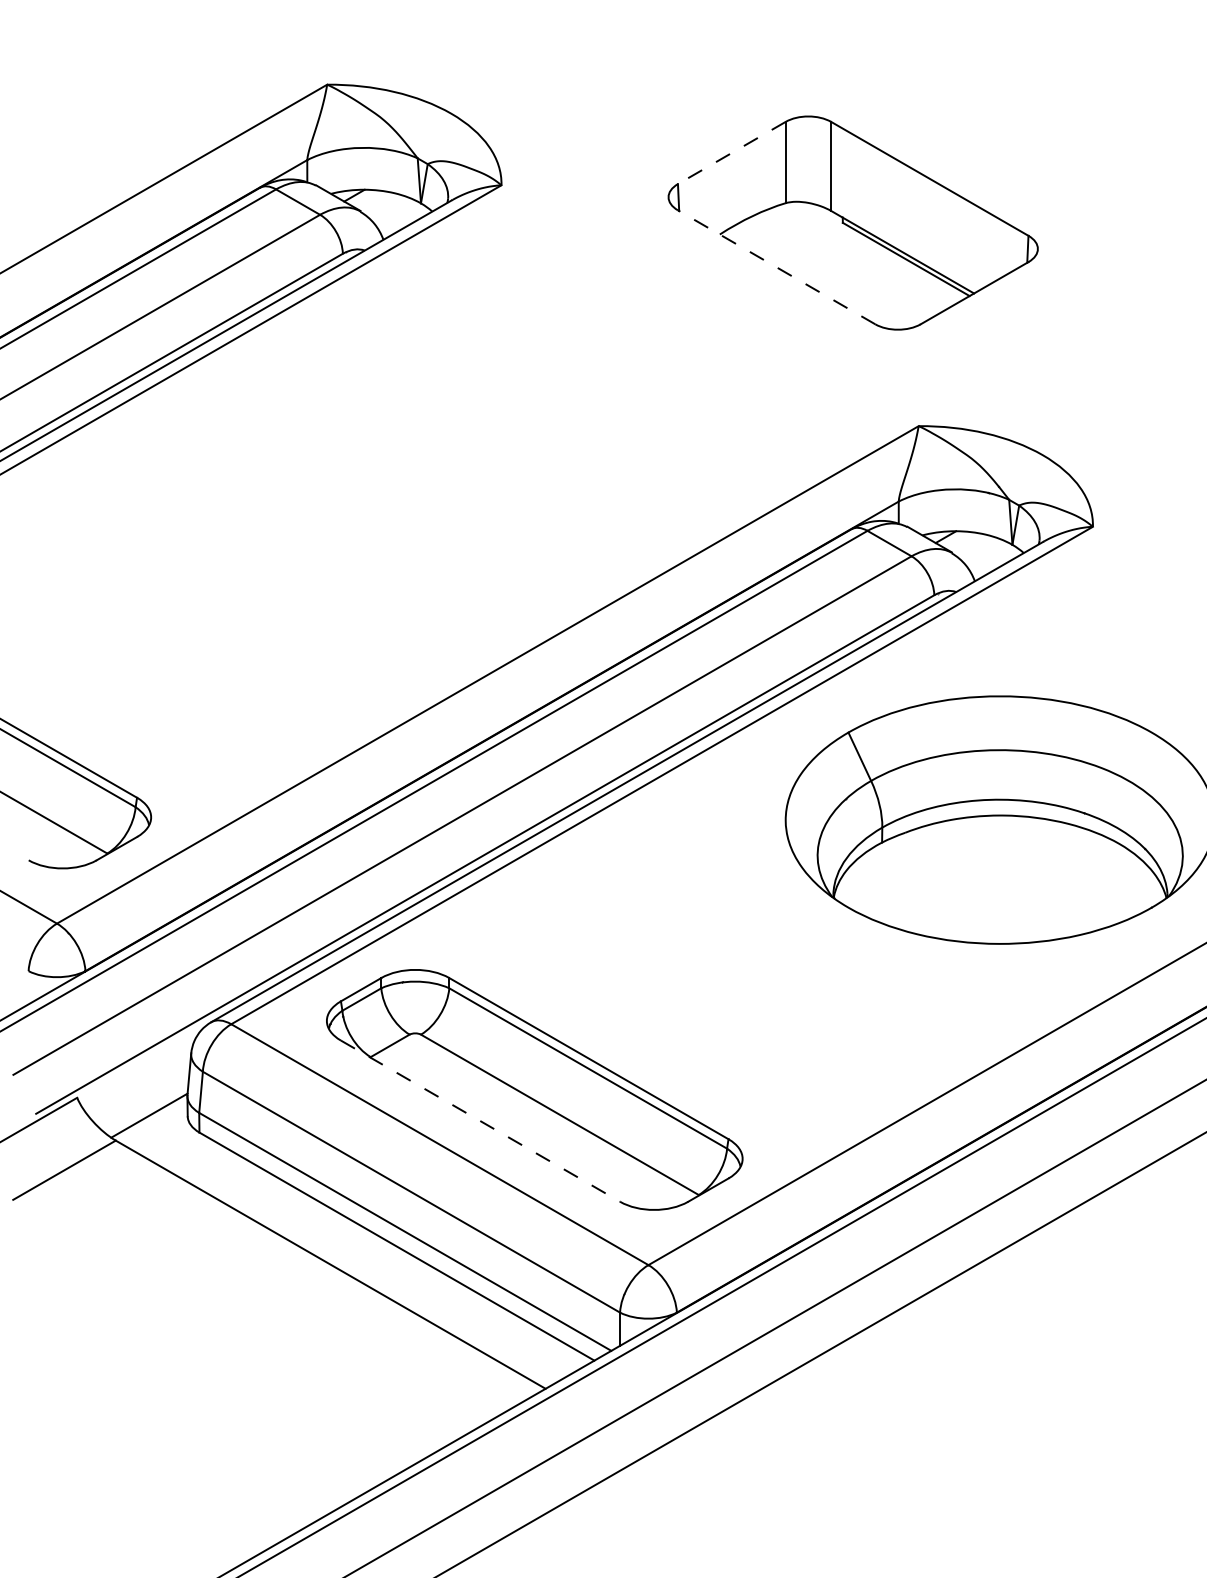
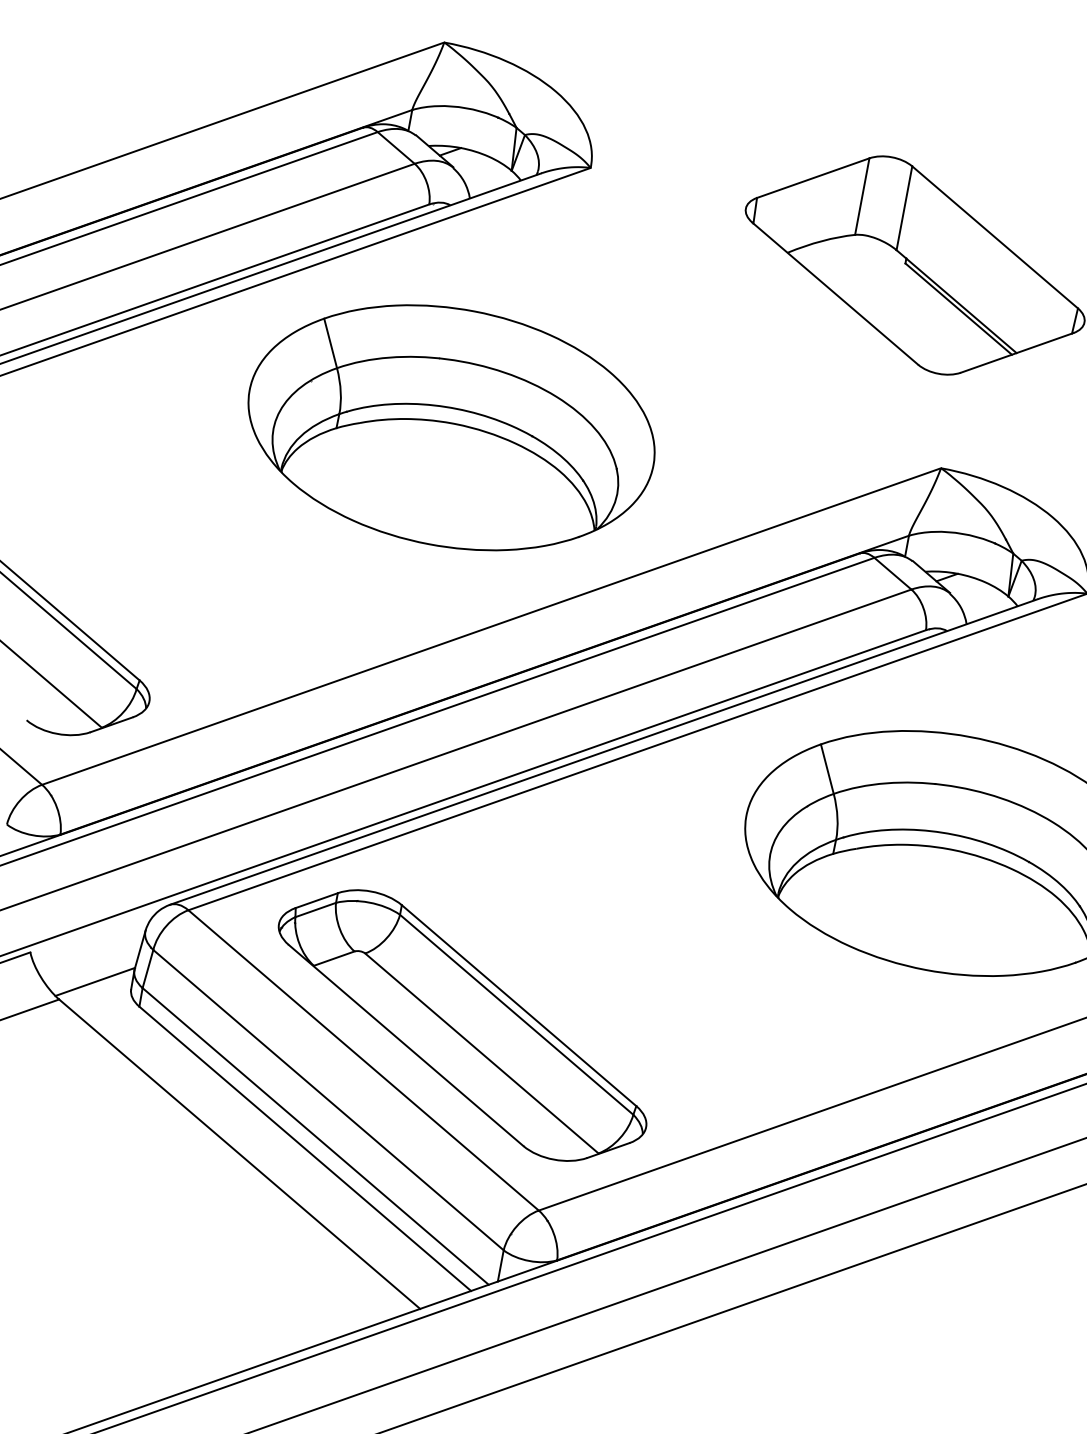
line: (731, 153) -> (812, 178), dashed -> solid
line: (776, 267) -> (835, 293), dashed -> solid
part: (408, 478) -> (451, 427), added
line: (481, 1121) -> (406, 1045), dashed -> solid

